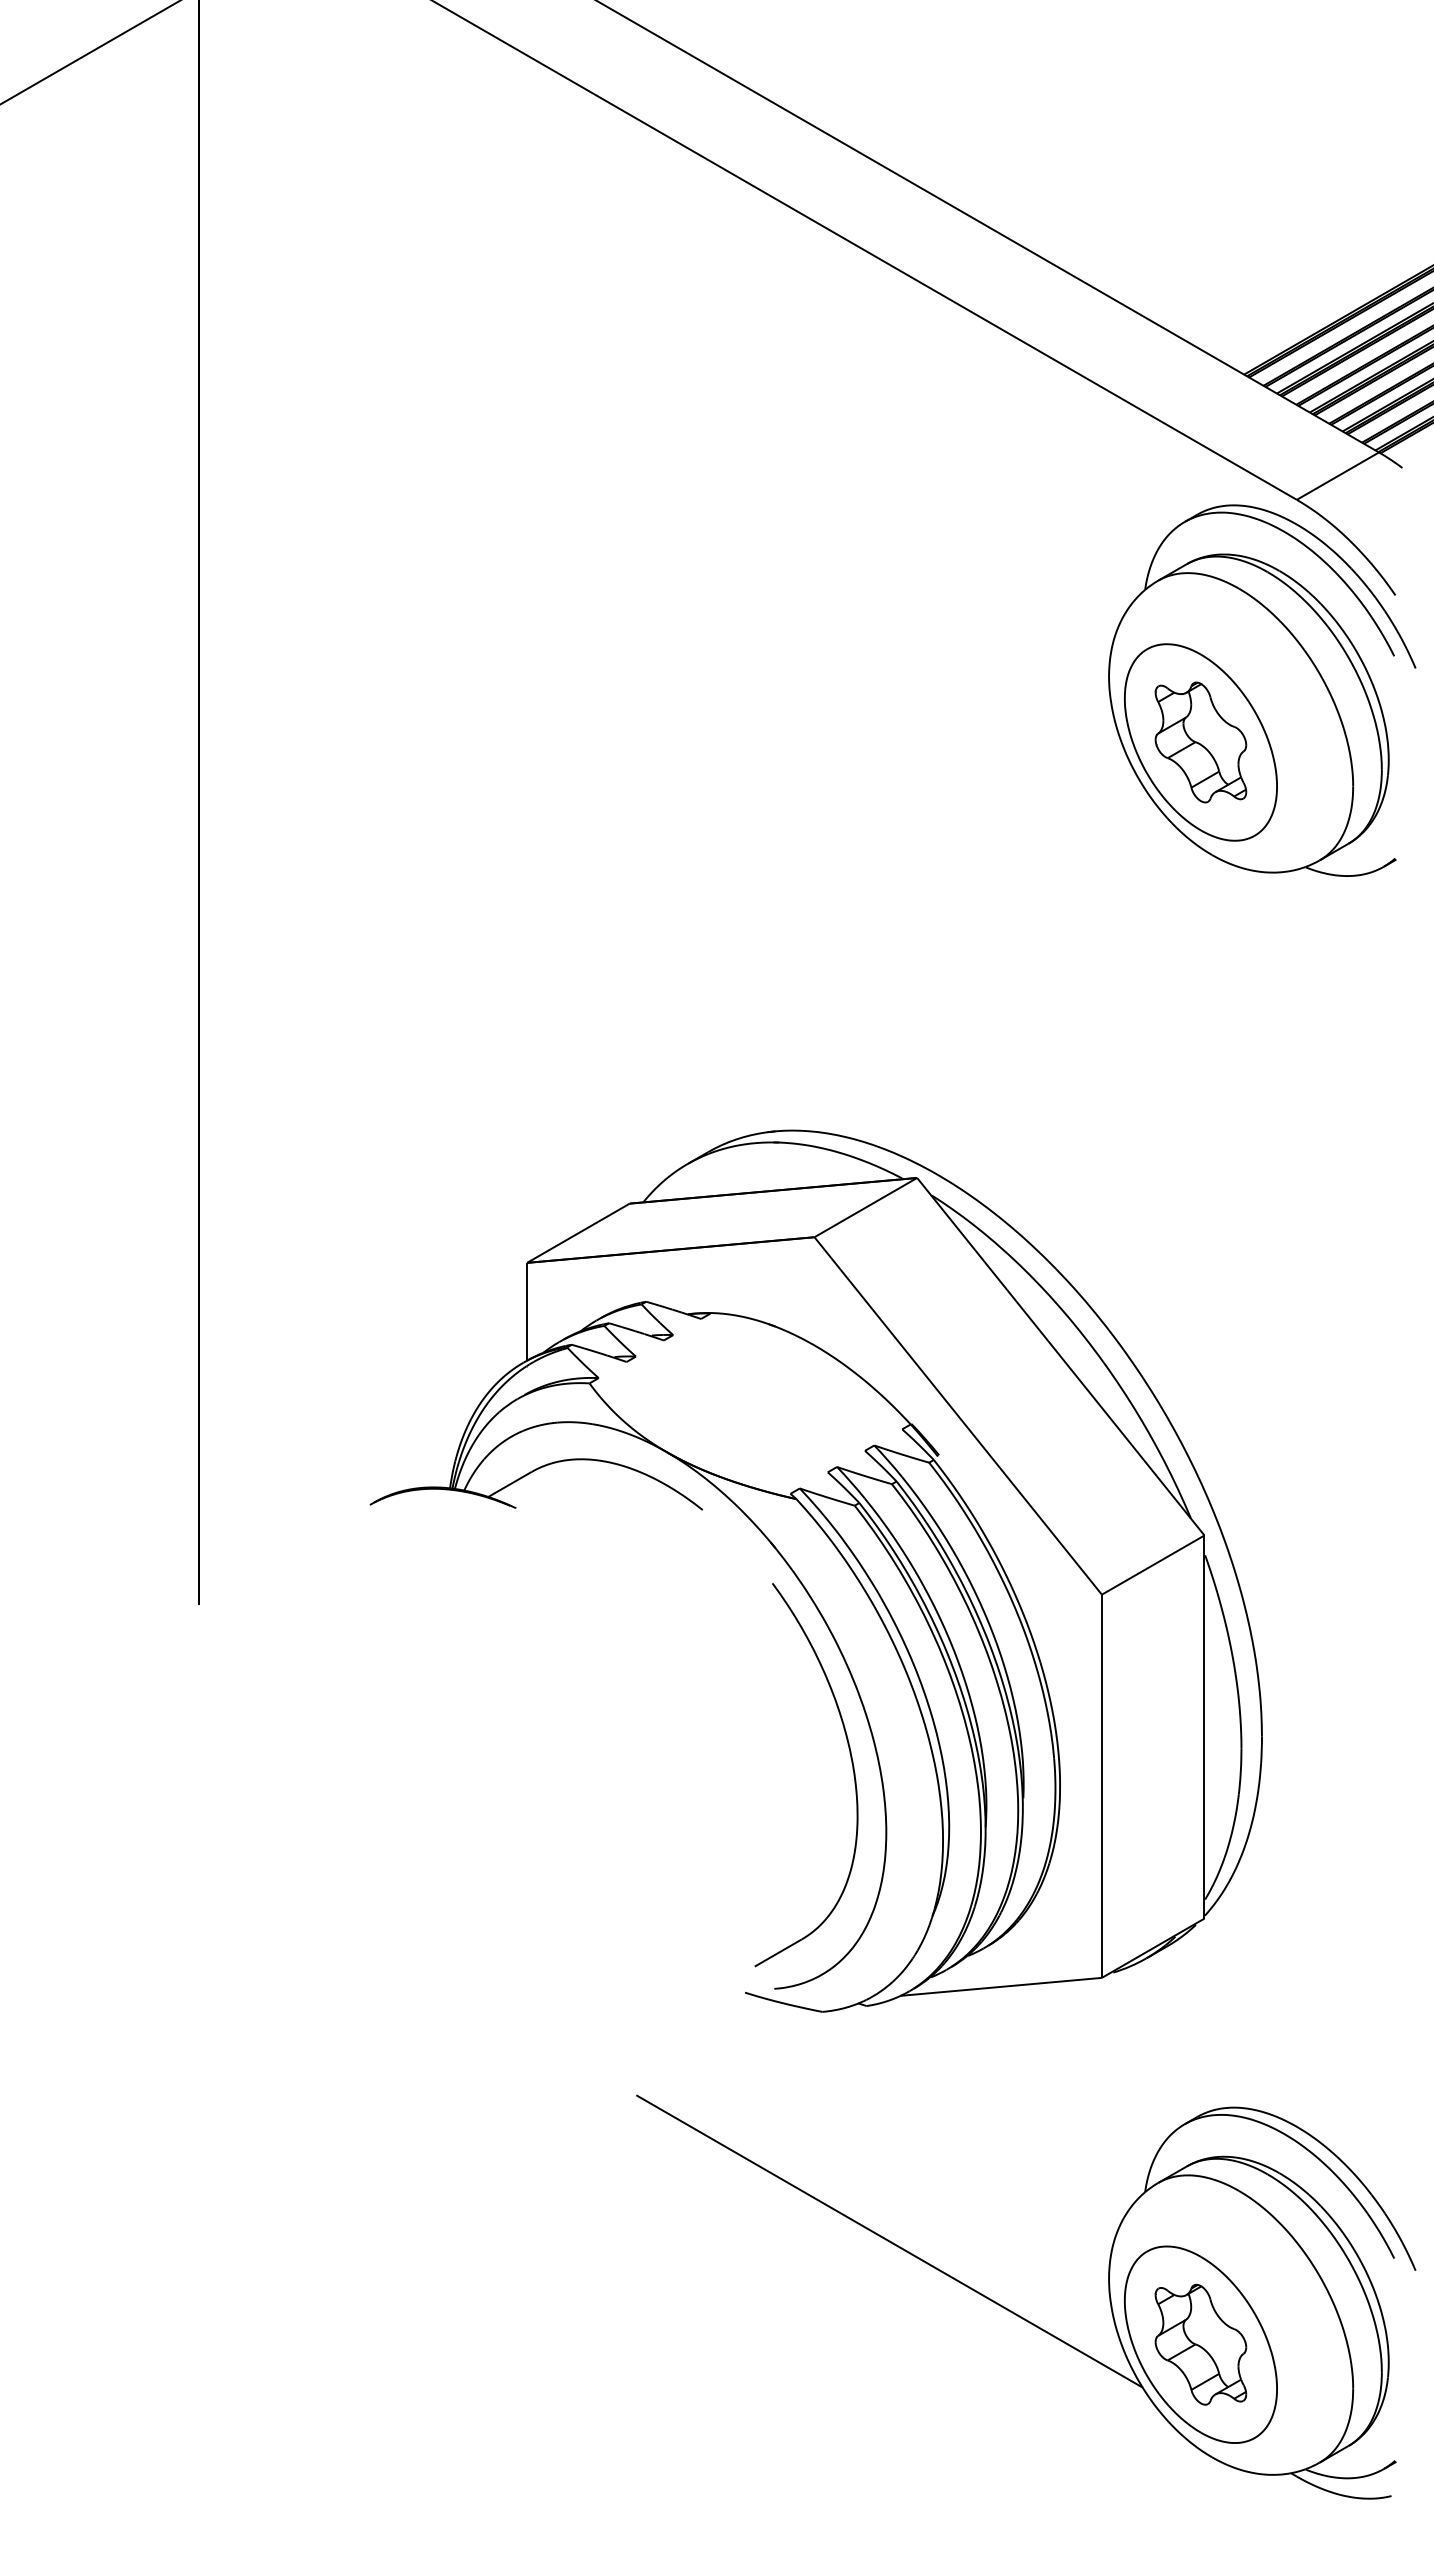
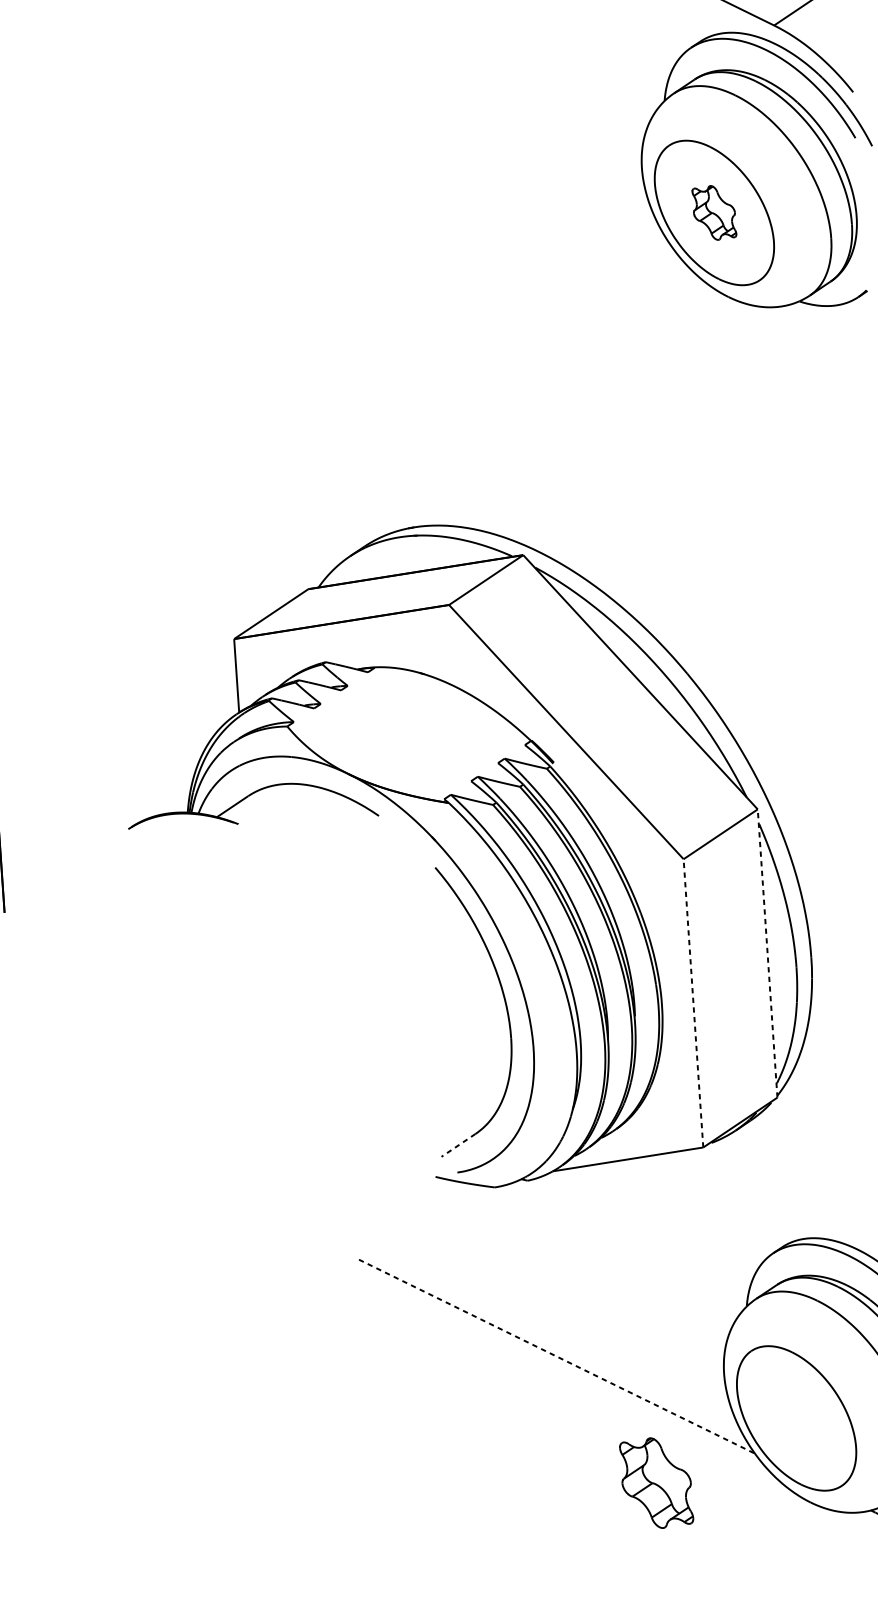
part: (1200, 742) -> (714, 212), size x0.6
line: (1204, 1727) -> (767, 953), solid -> dashed
line: (1101, 1786) -> (693, 1003), solid -> dashed
line: (777, 1953) -> (457, 1145), solid -> dashed
line: (890, 2241) -> (557, 1356), solid -> dashed
part: (1200, 2344) -> (656, 1482), moved

